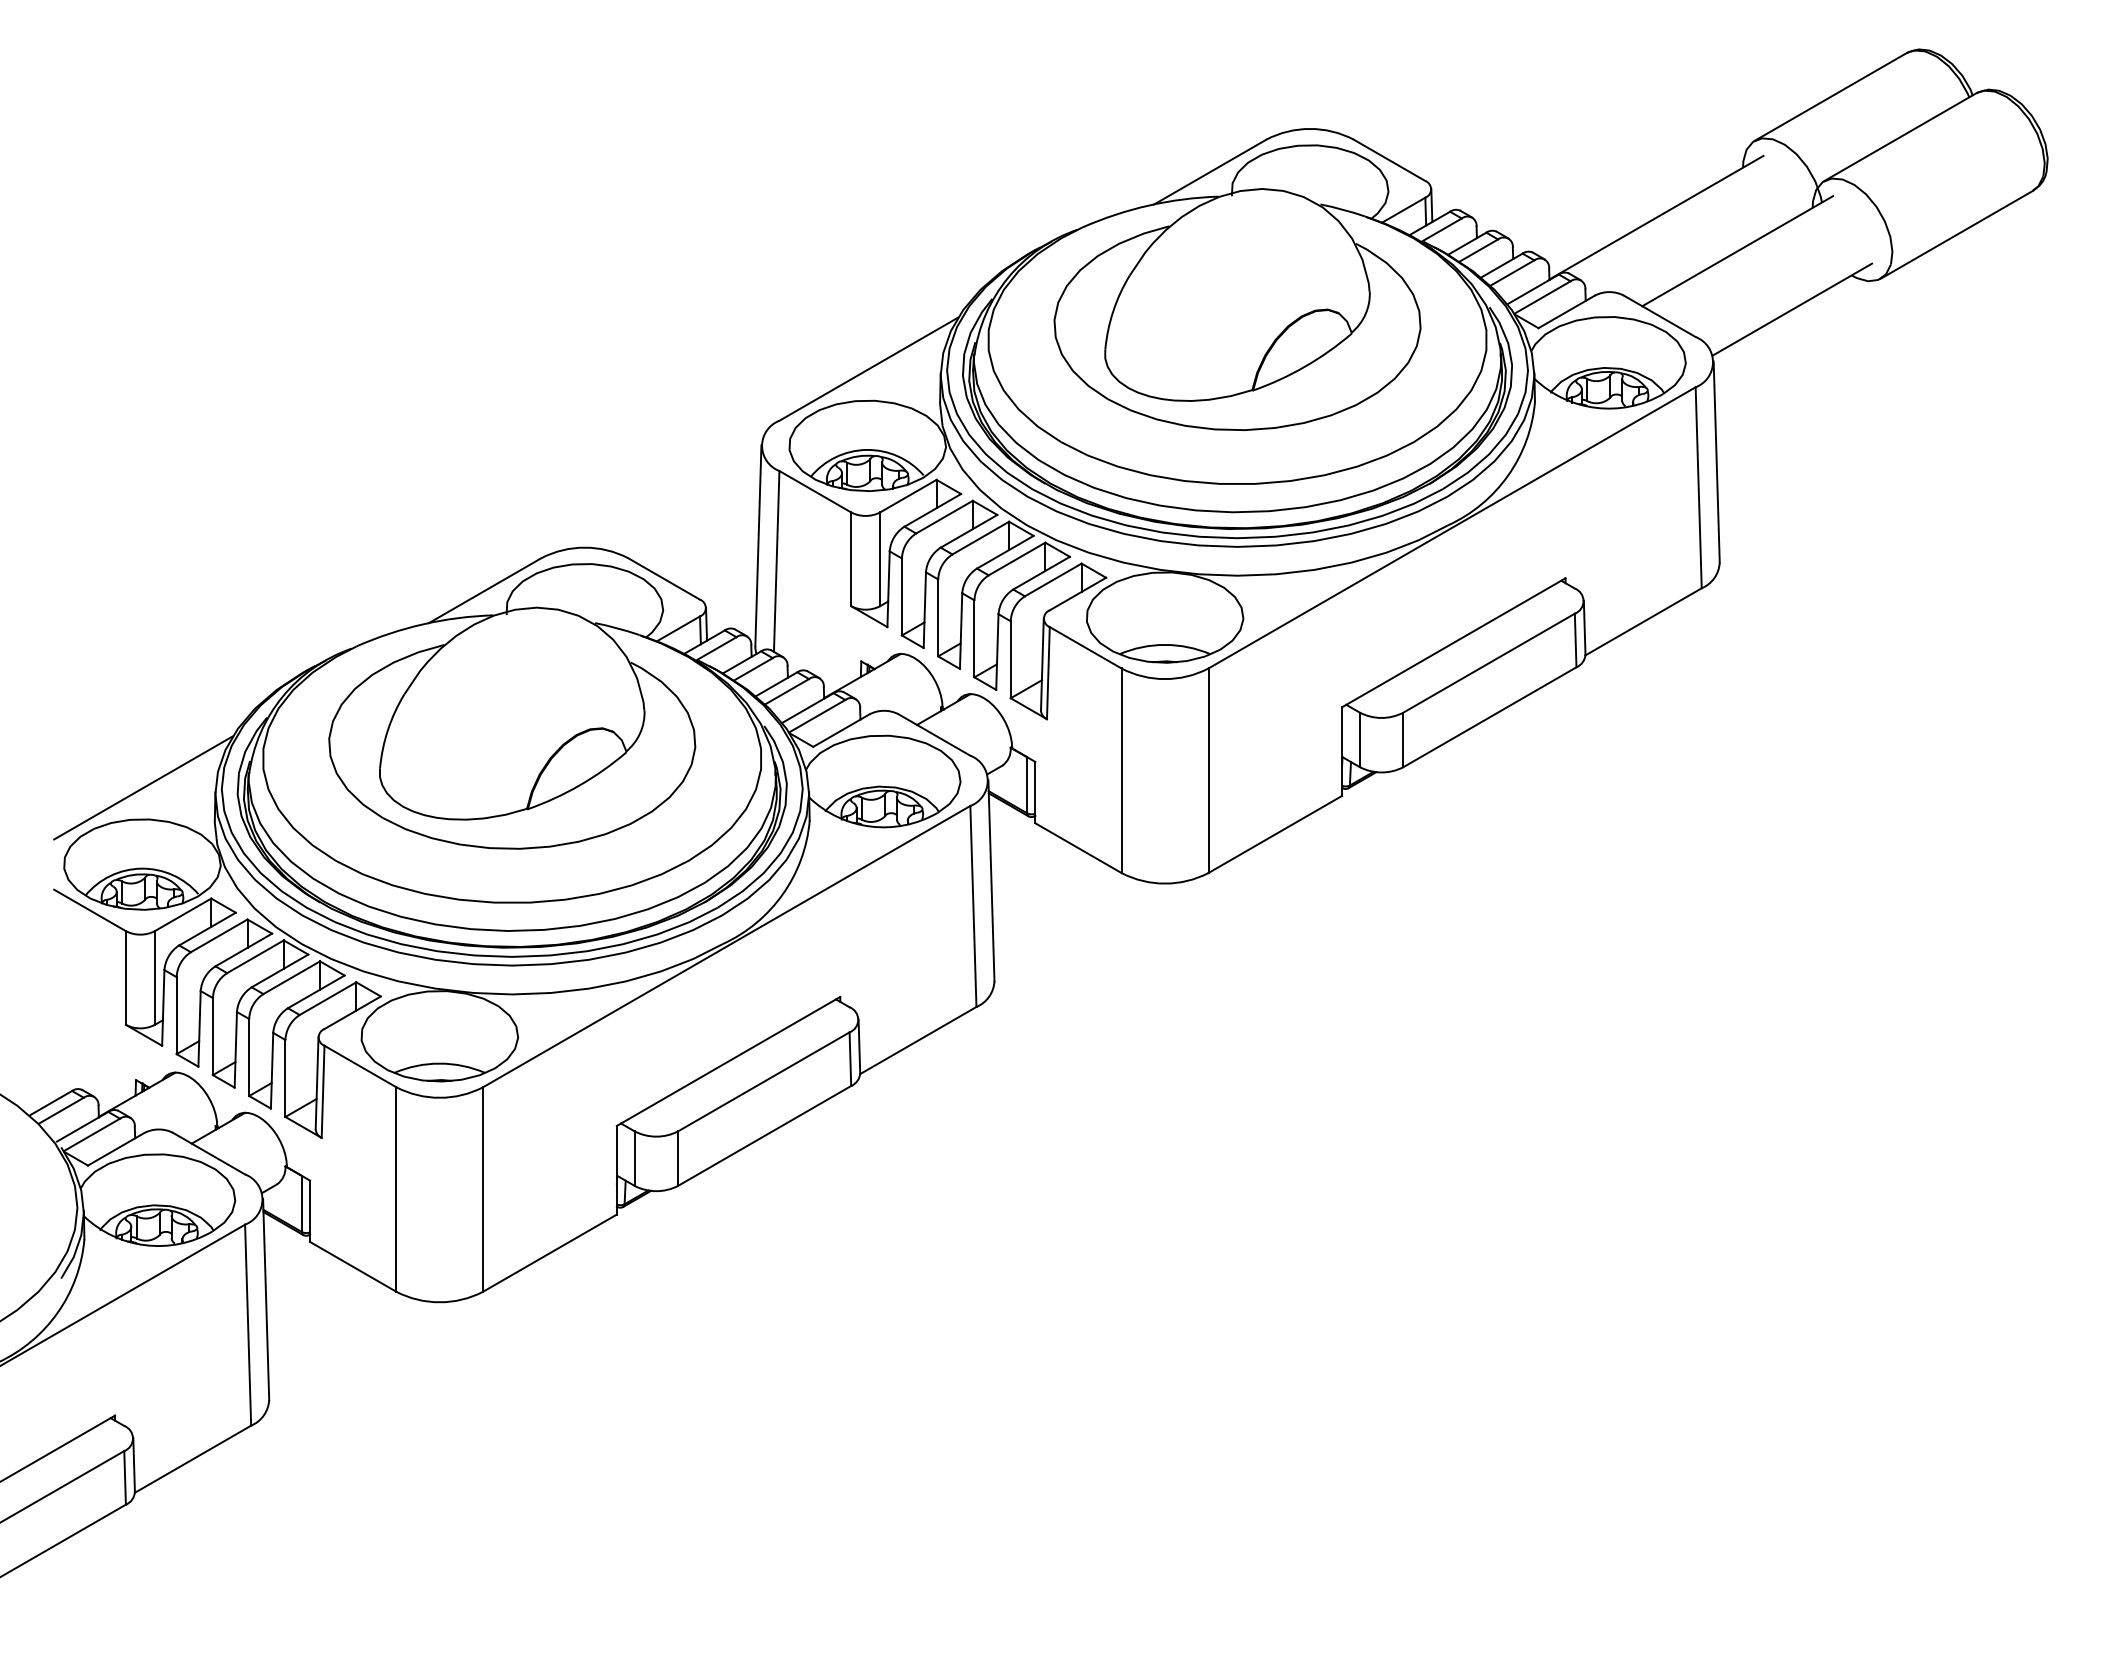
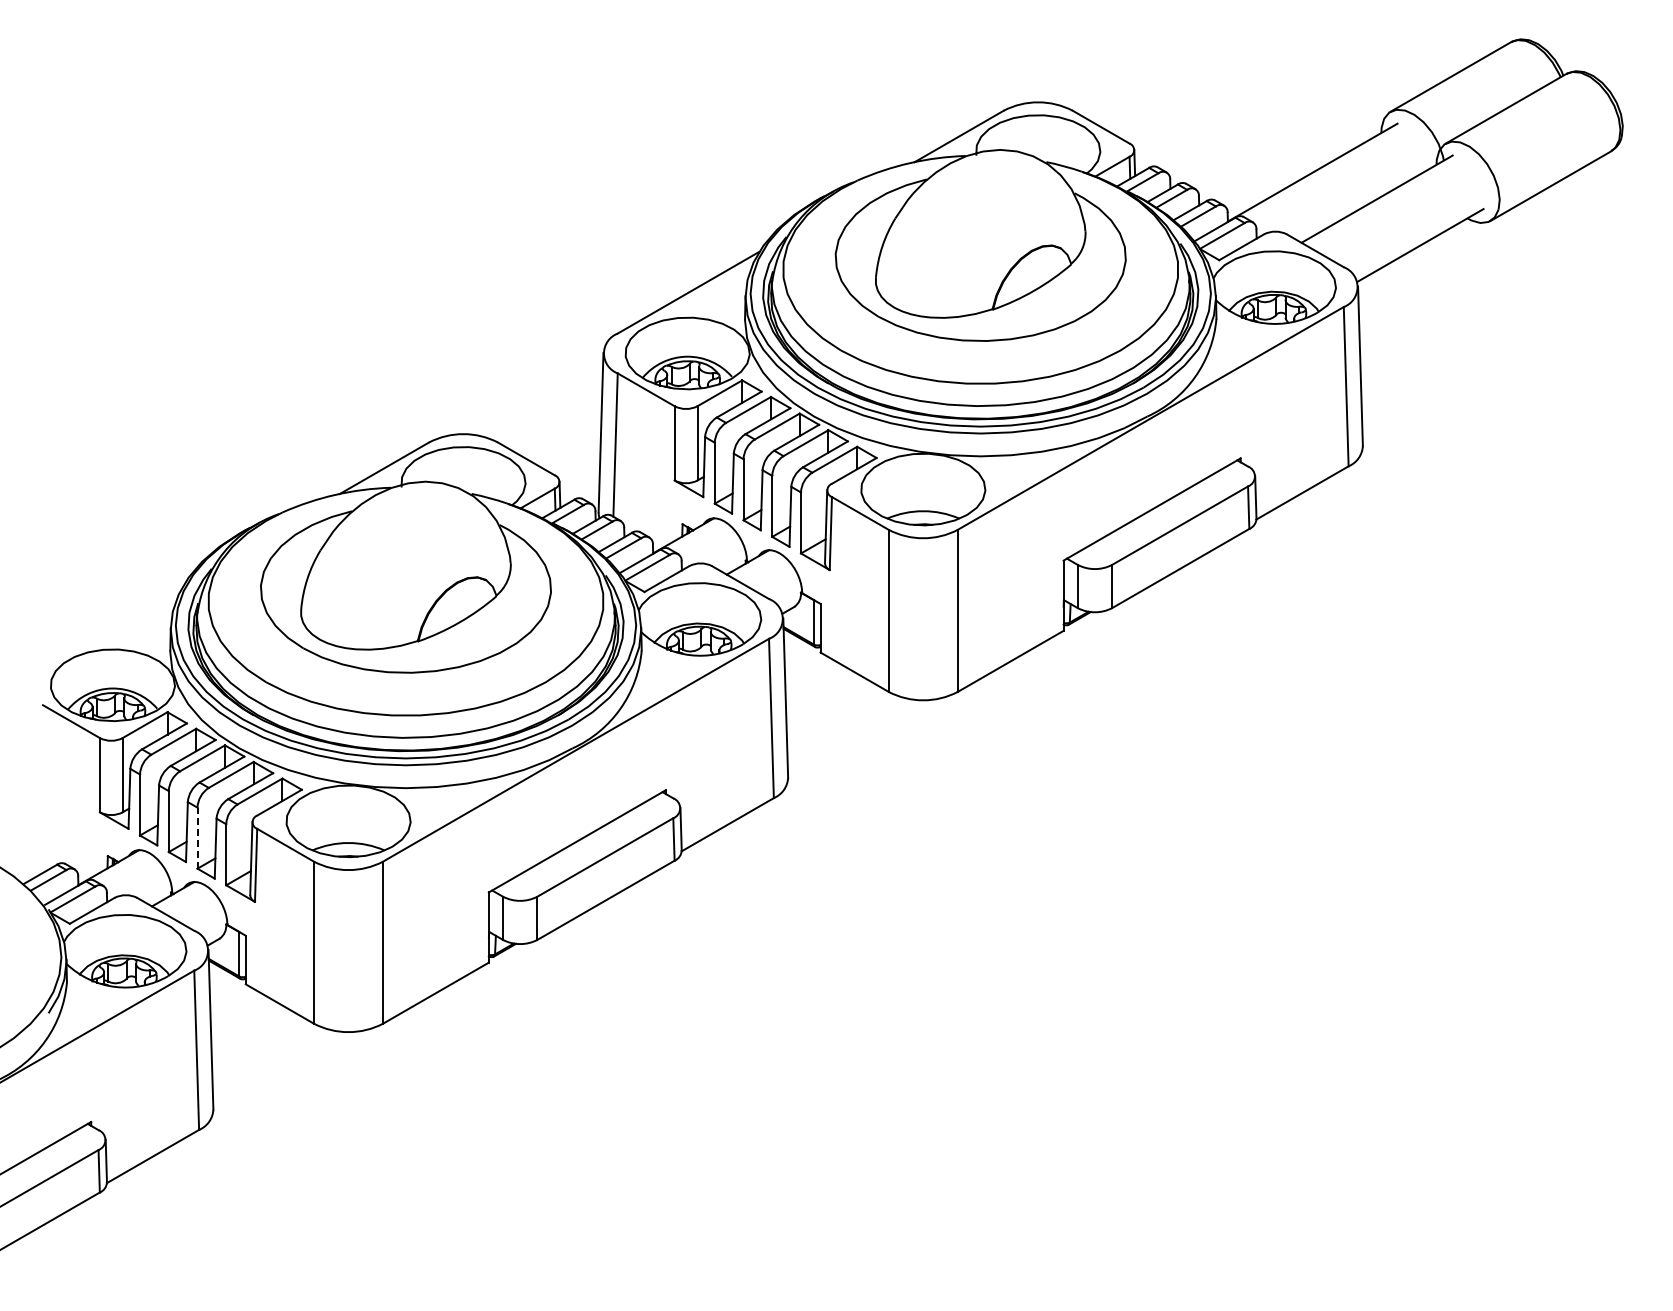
line: (143, 787) -> (113, 624), removed
line: (249, 1057) -> (197, 838), solid -> dashed

